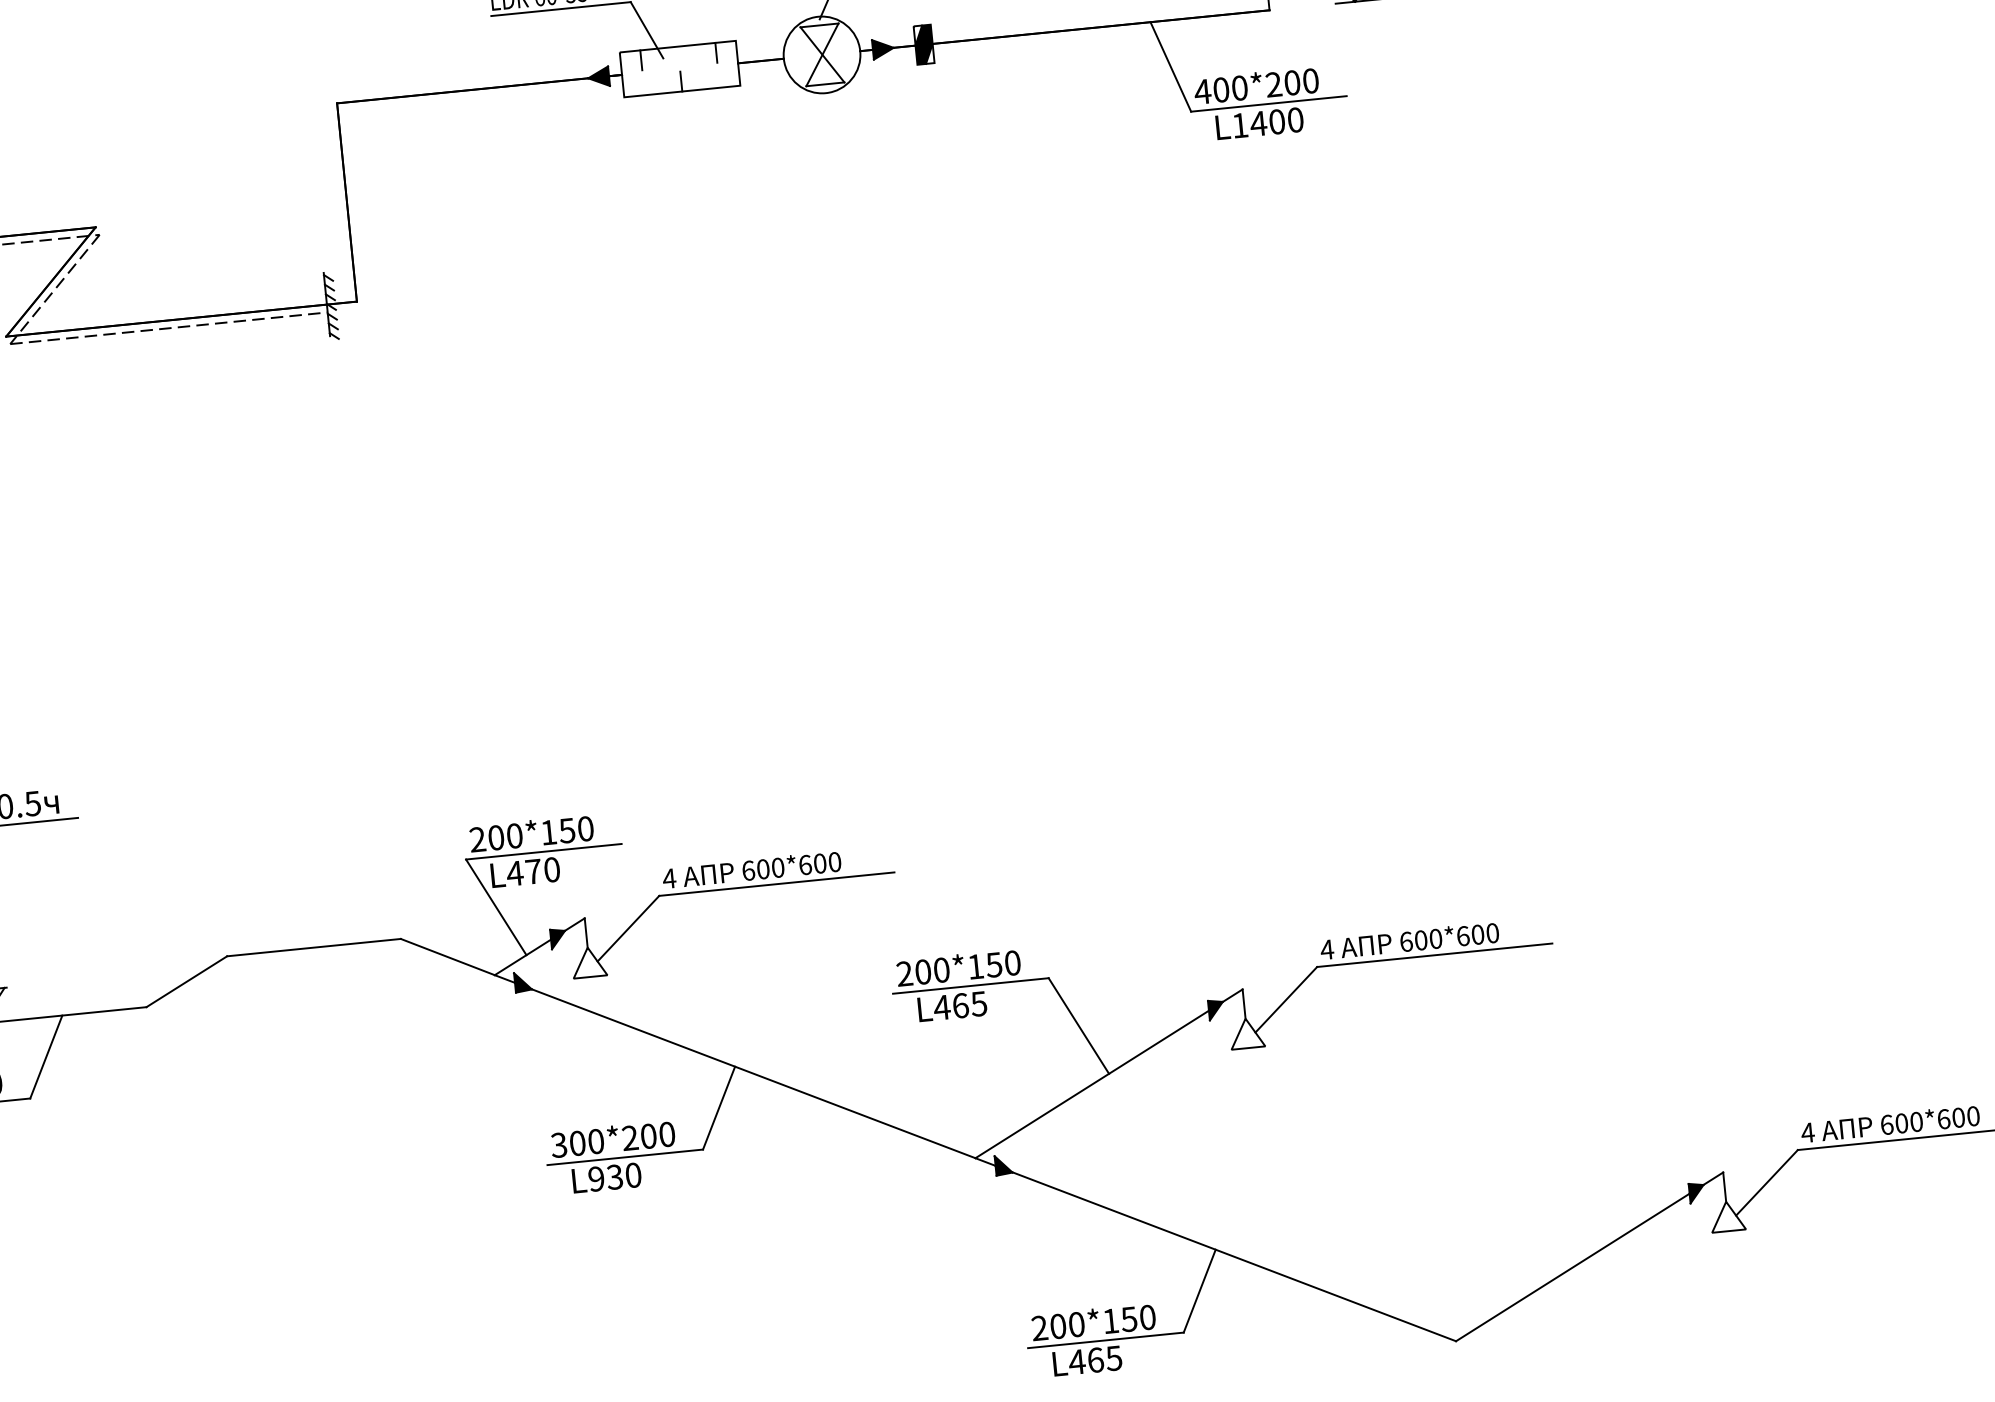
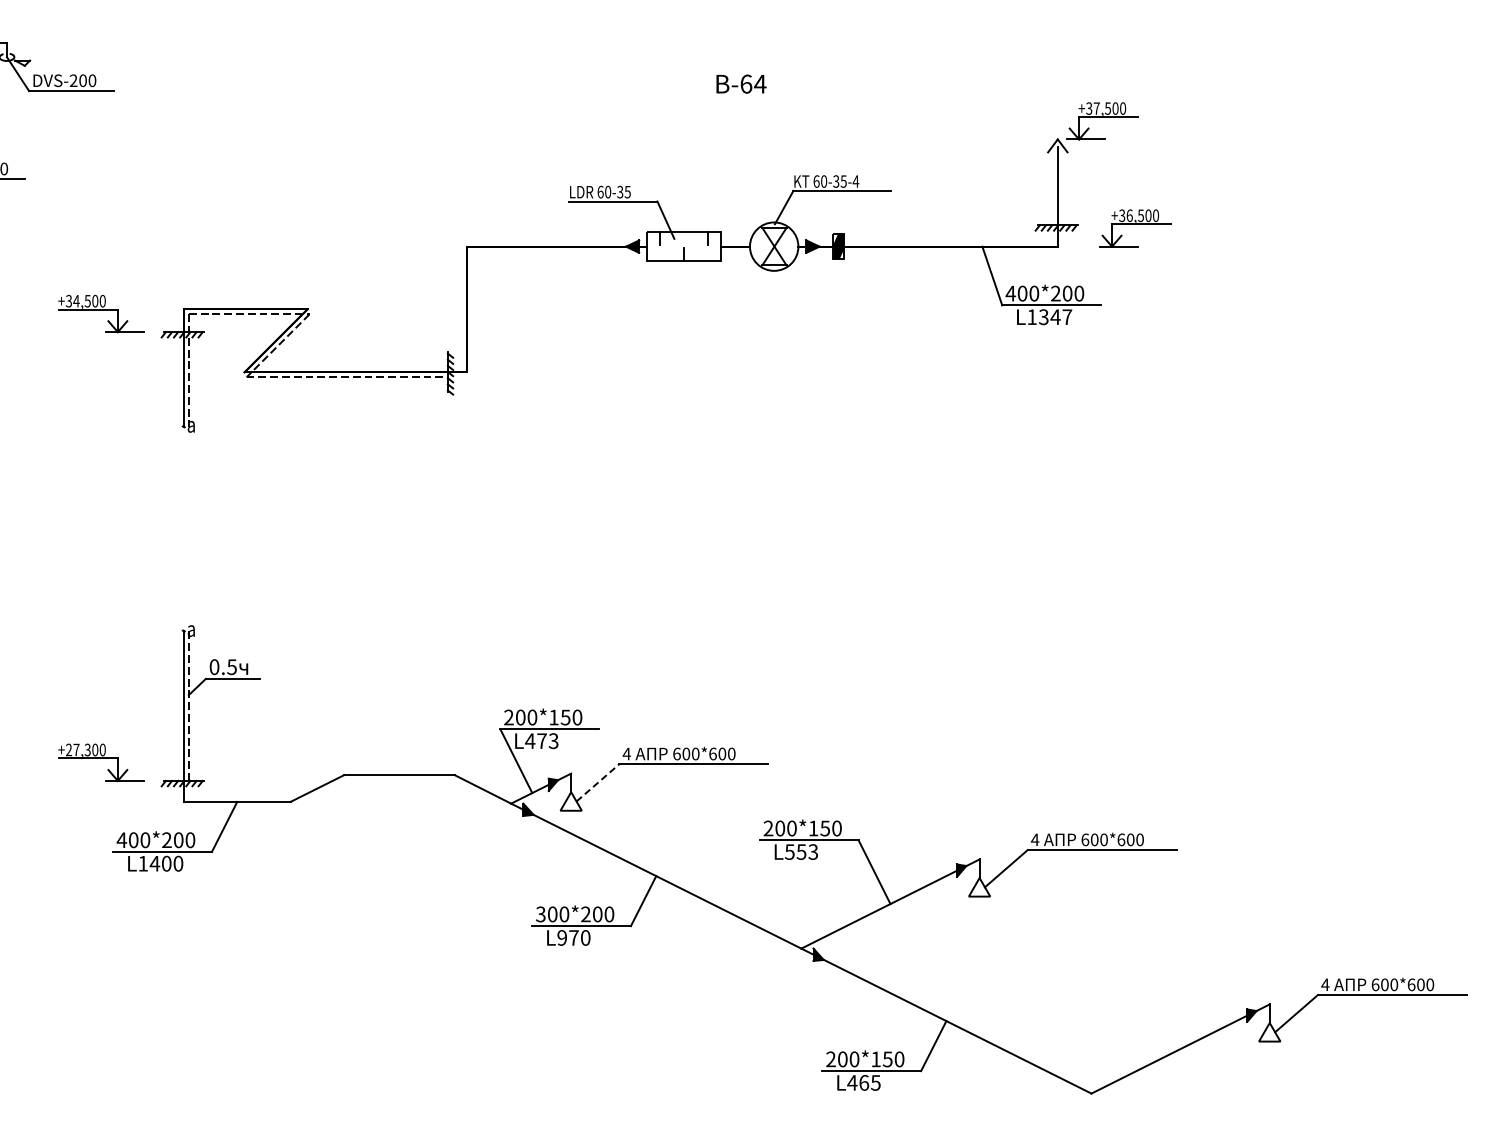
text: (1277, 122) -> (1055, 317), L1400 -> L1347
text: (551, 868) -> (553, 740), L470 -> L473
line: (629, 928) -> (598, 782), solid -> dashed
text: (960, 1004) -> (801, 851), L465 -> L553
text: (614, 1176) -> (573, 937), L930 -> L970

